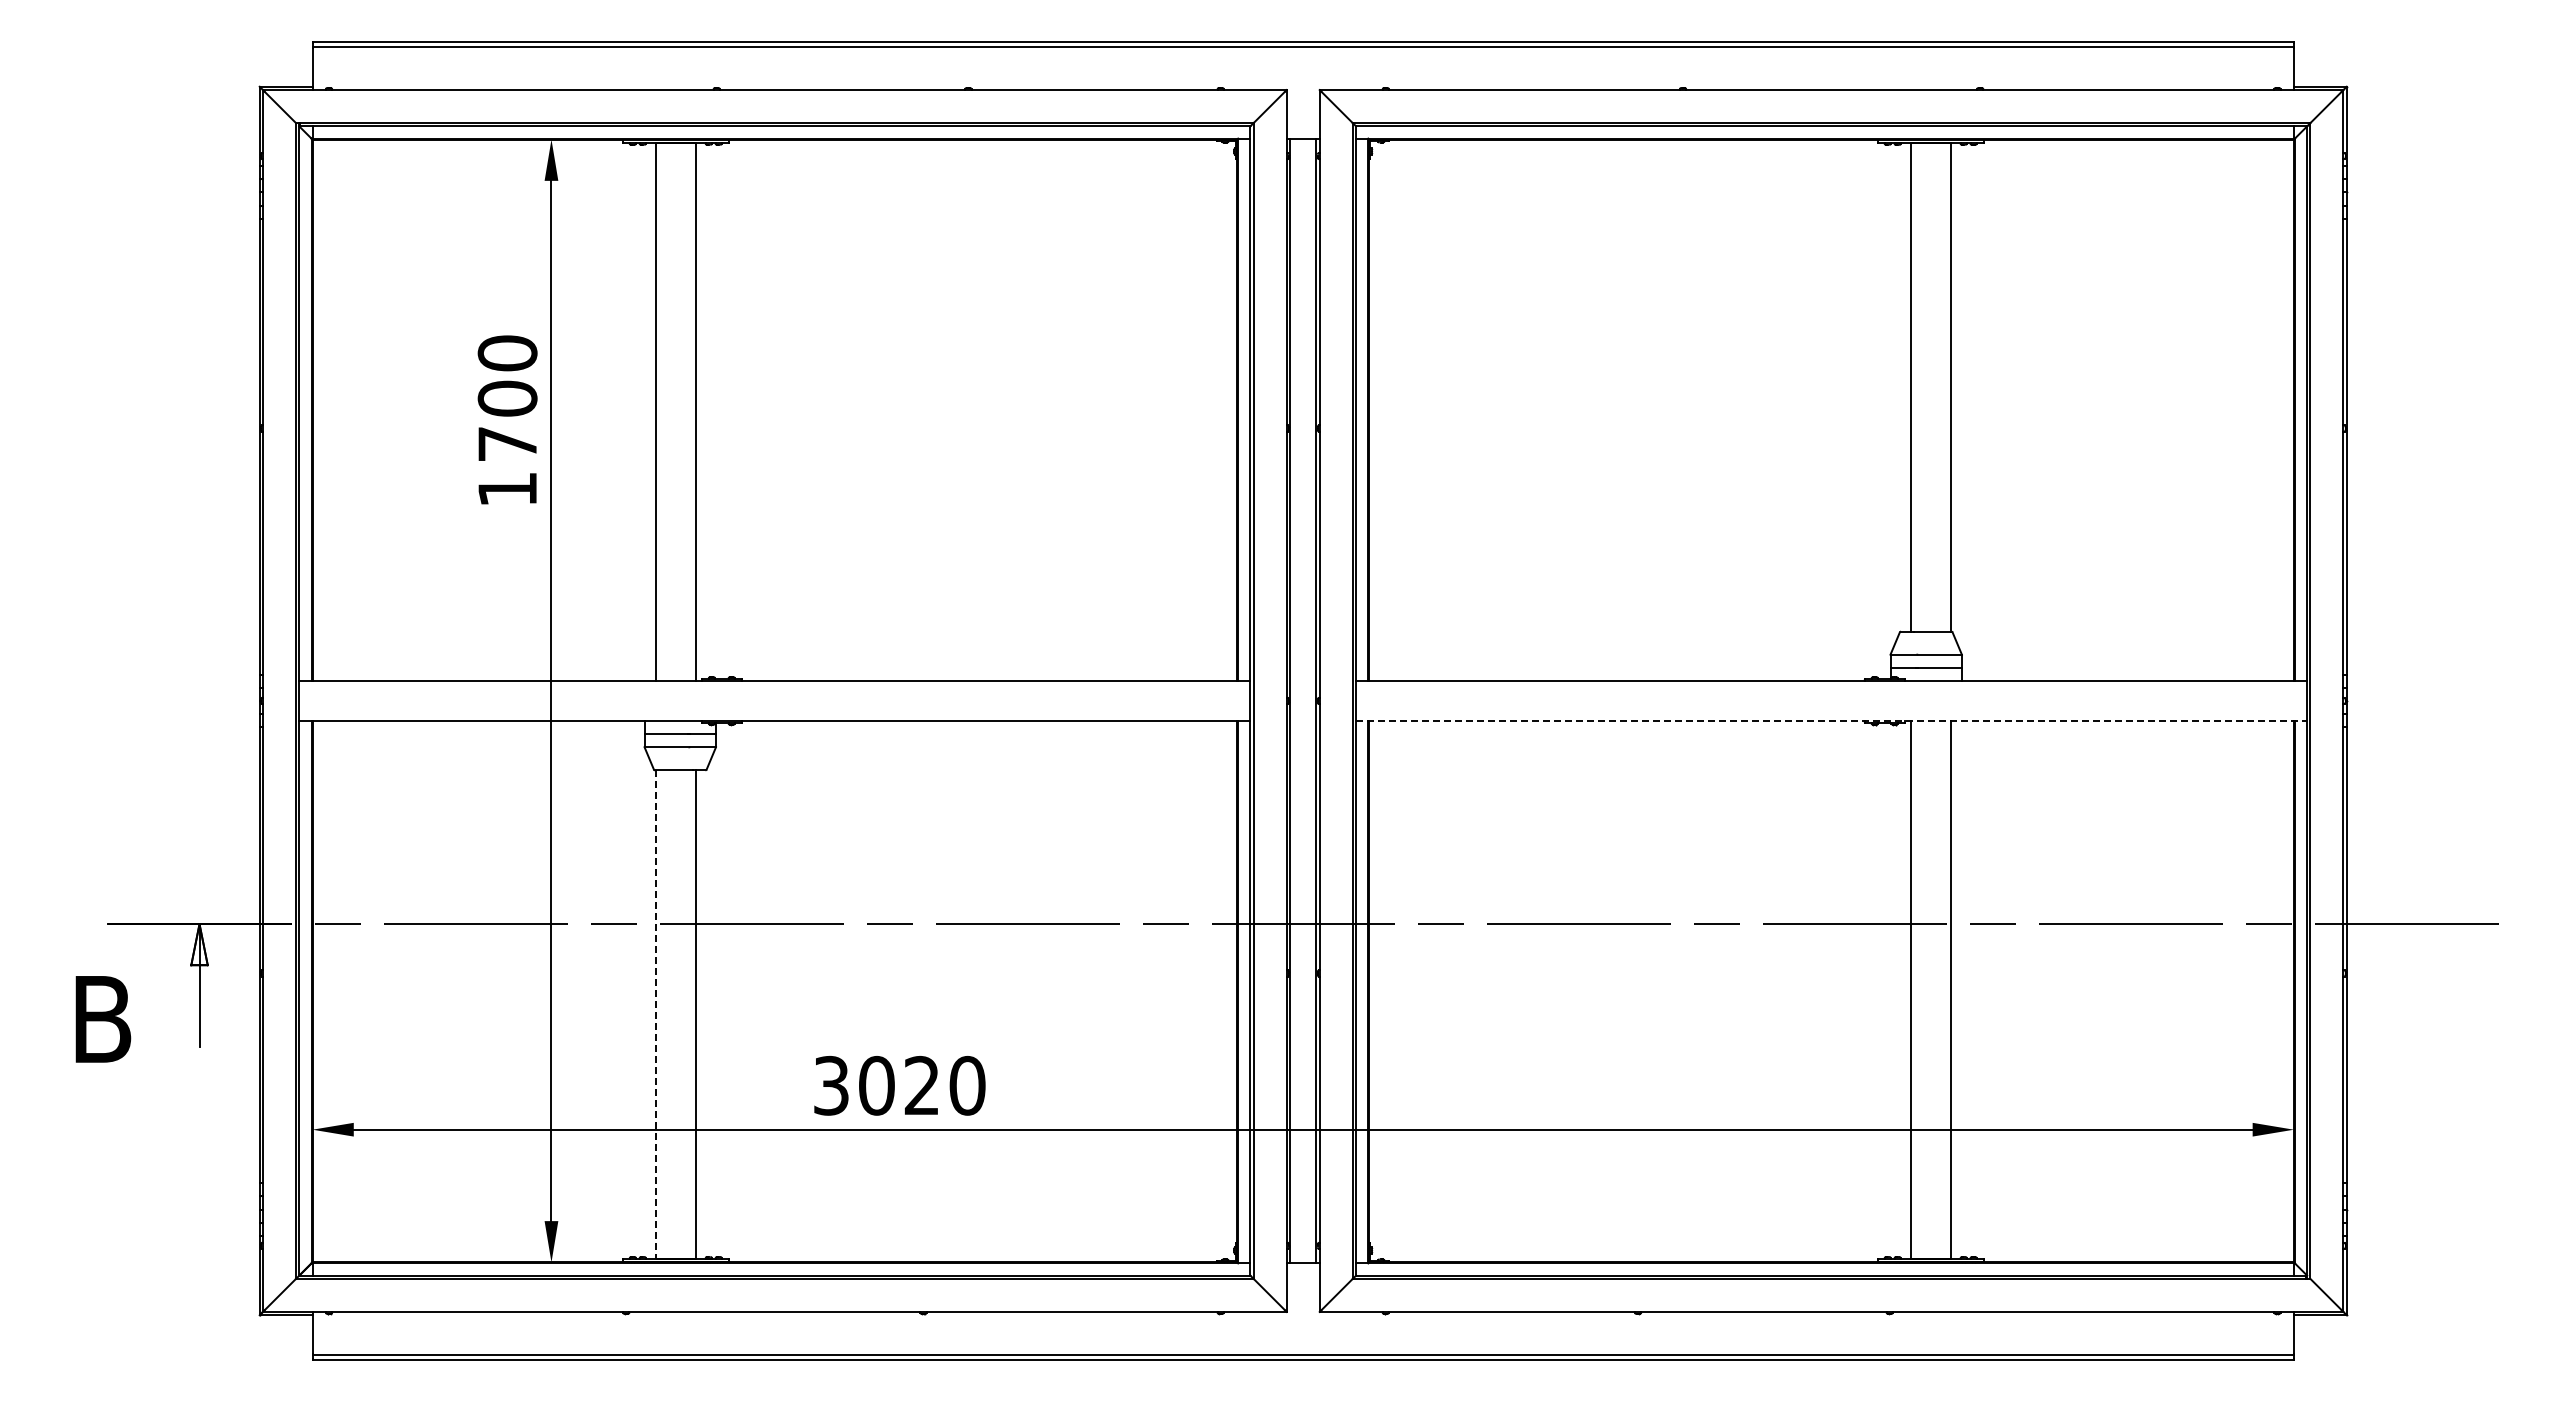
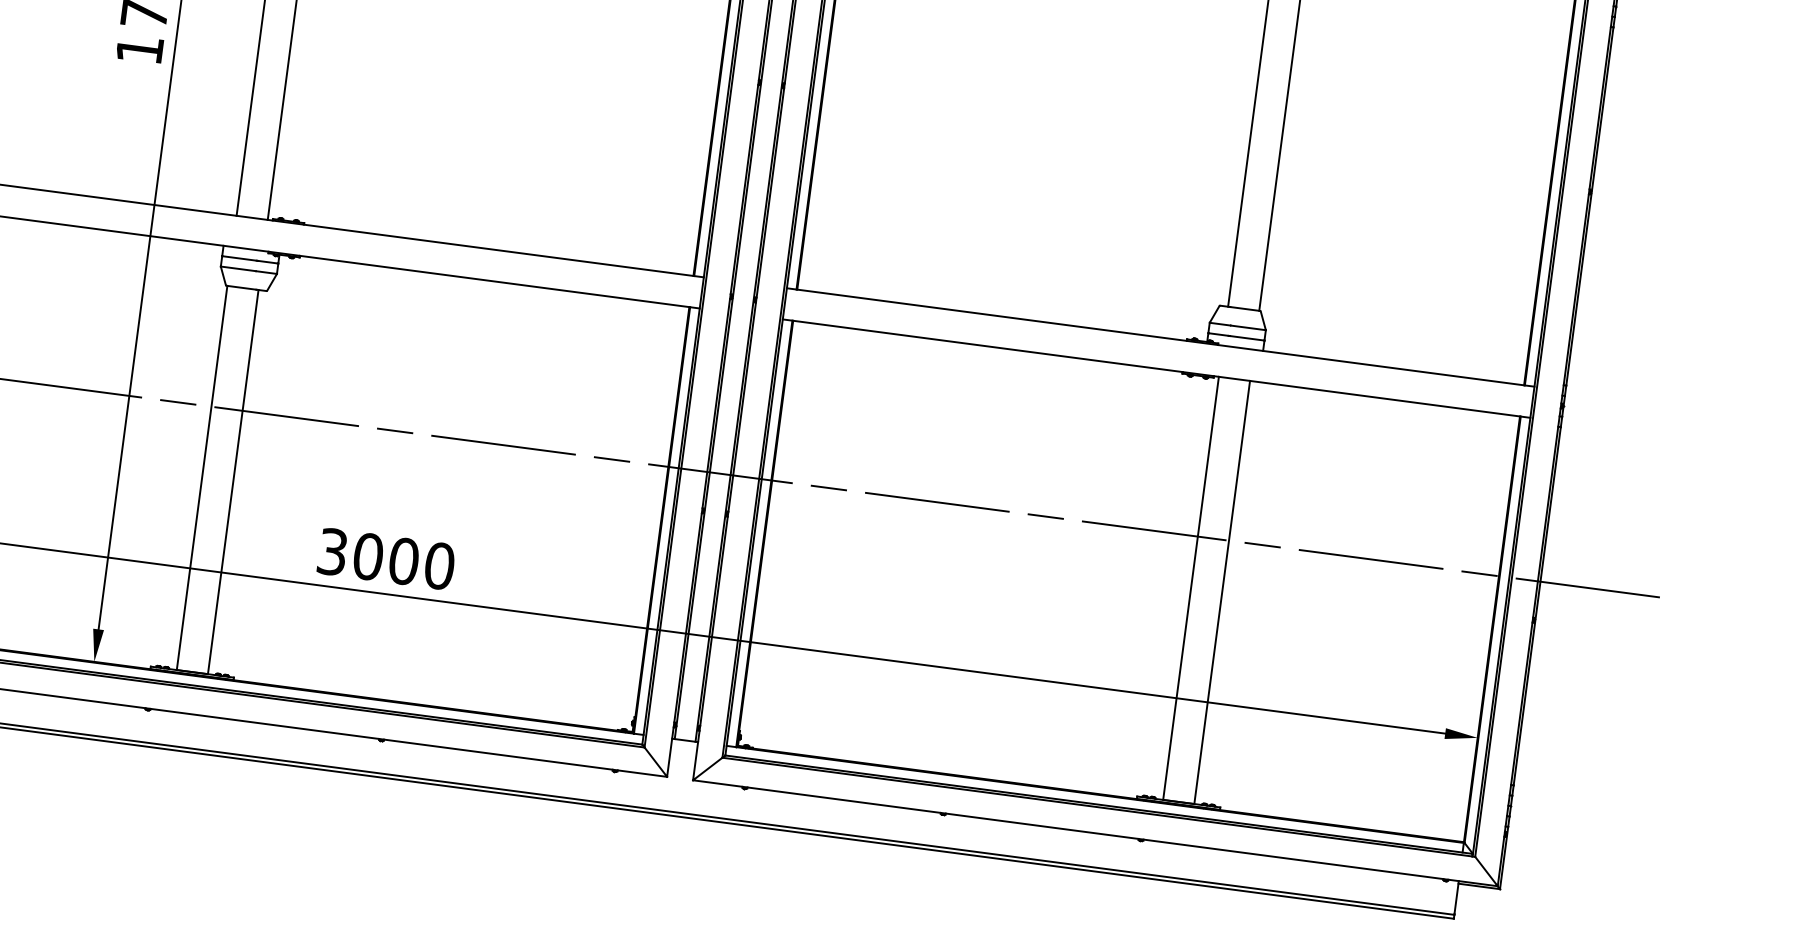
line: (1831, 720) -> (1156, 368), dashed -> solid
line: (655, 1015) -> (201, 478), dashed -> solid
text: (922, 1085) -> (404, 561), 3020 -> 3000

